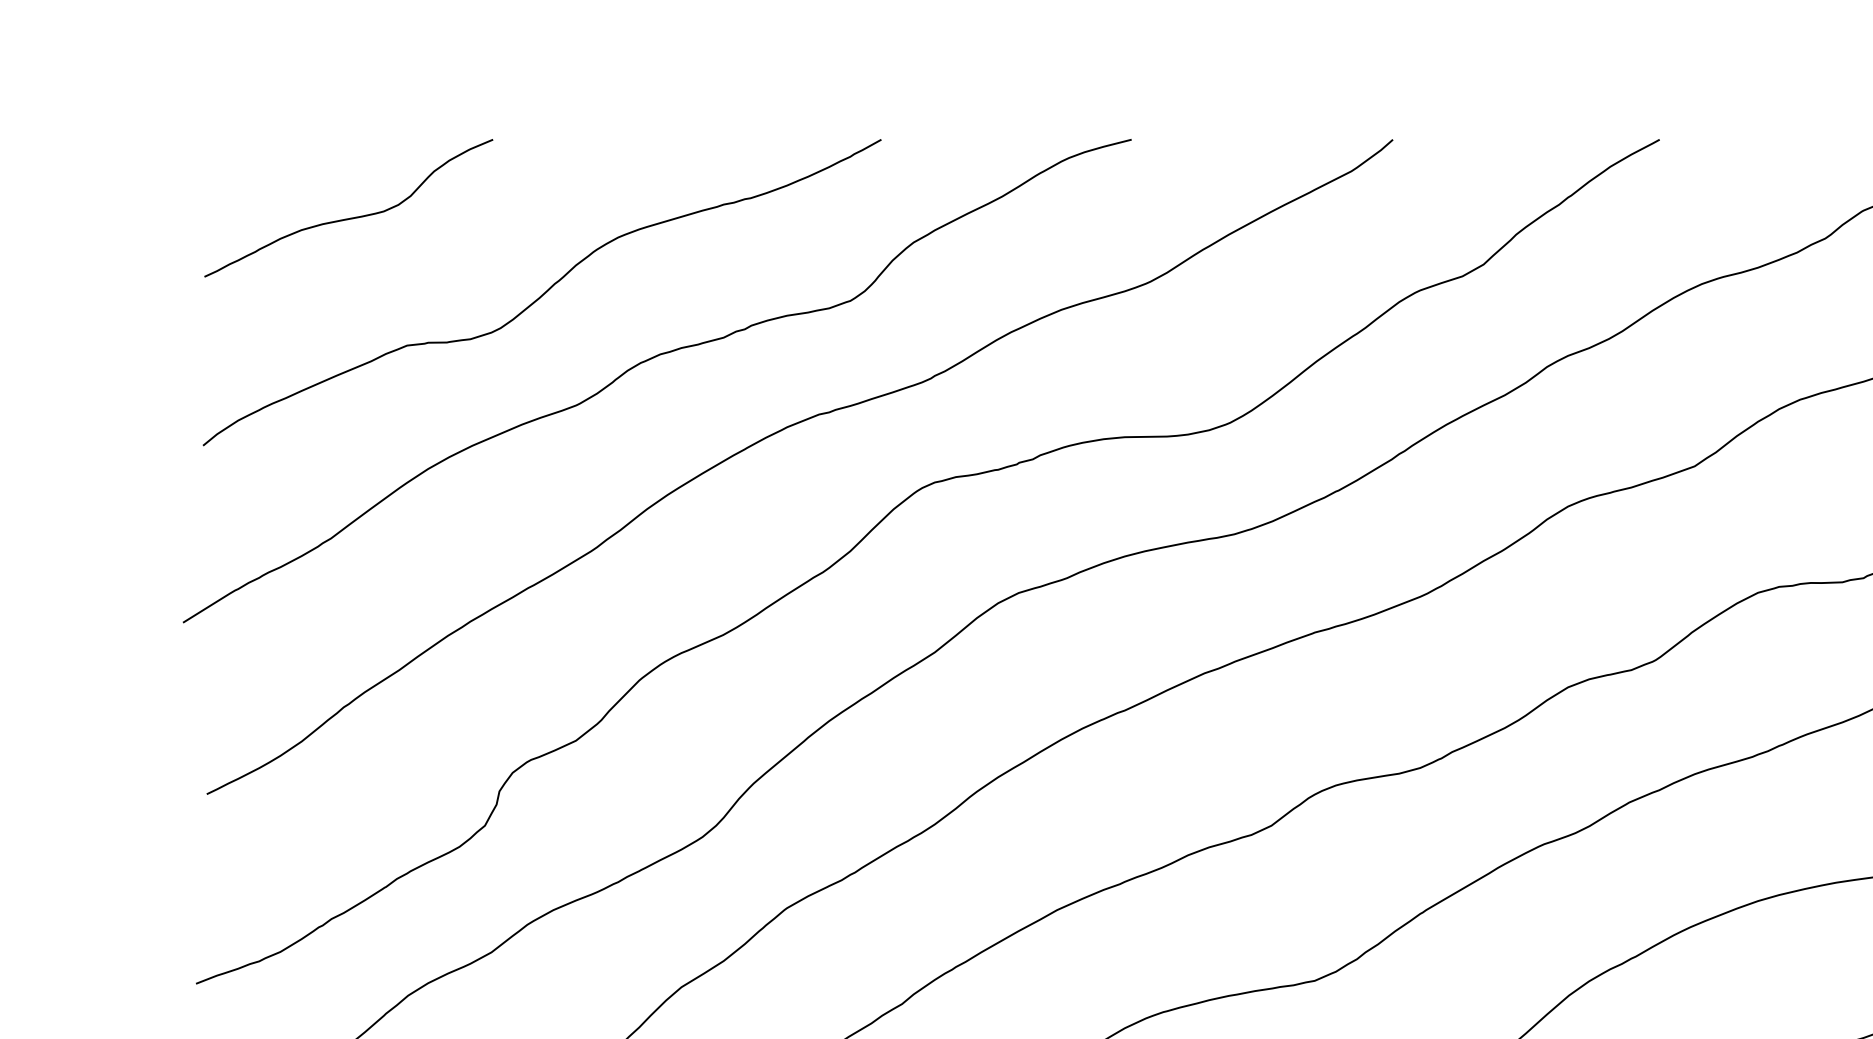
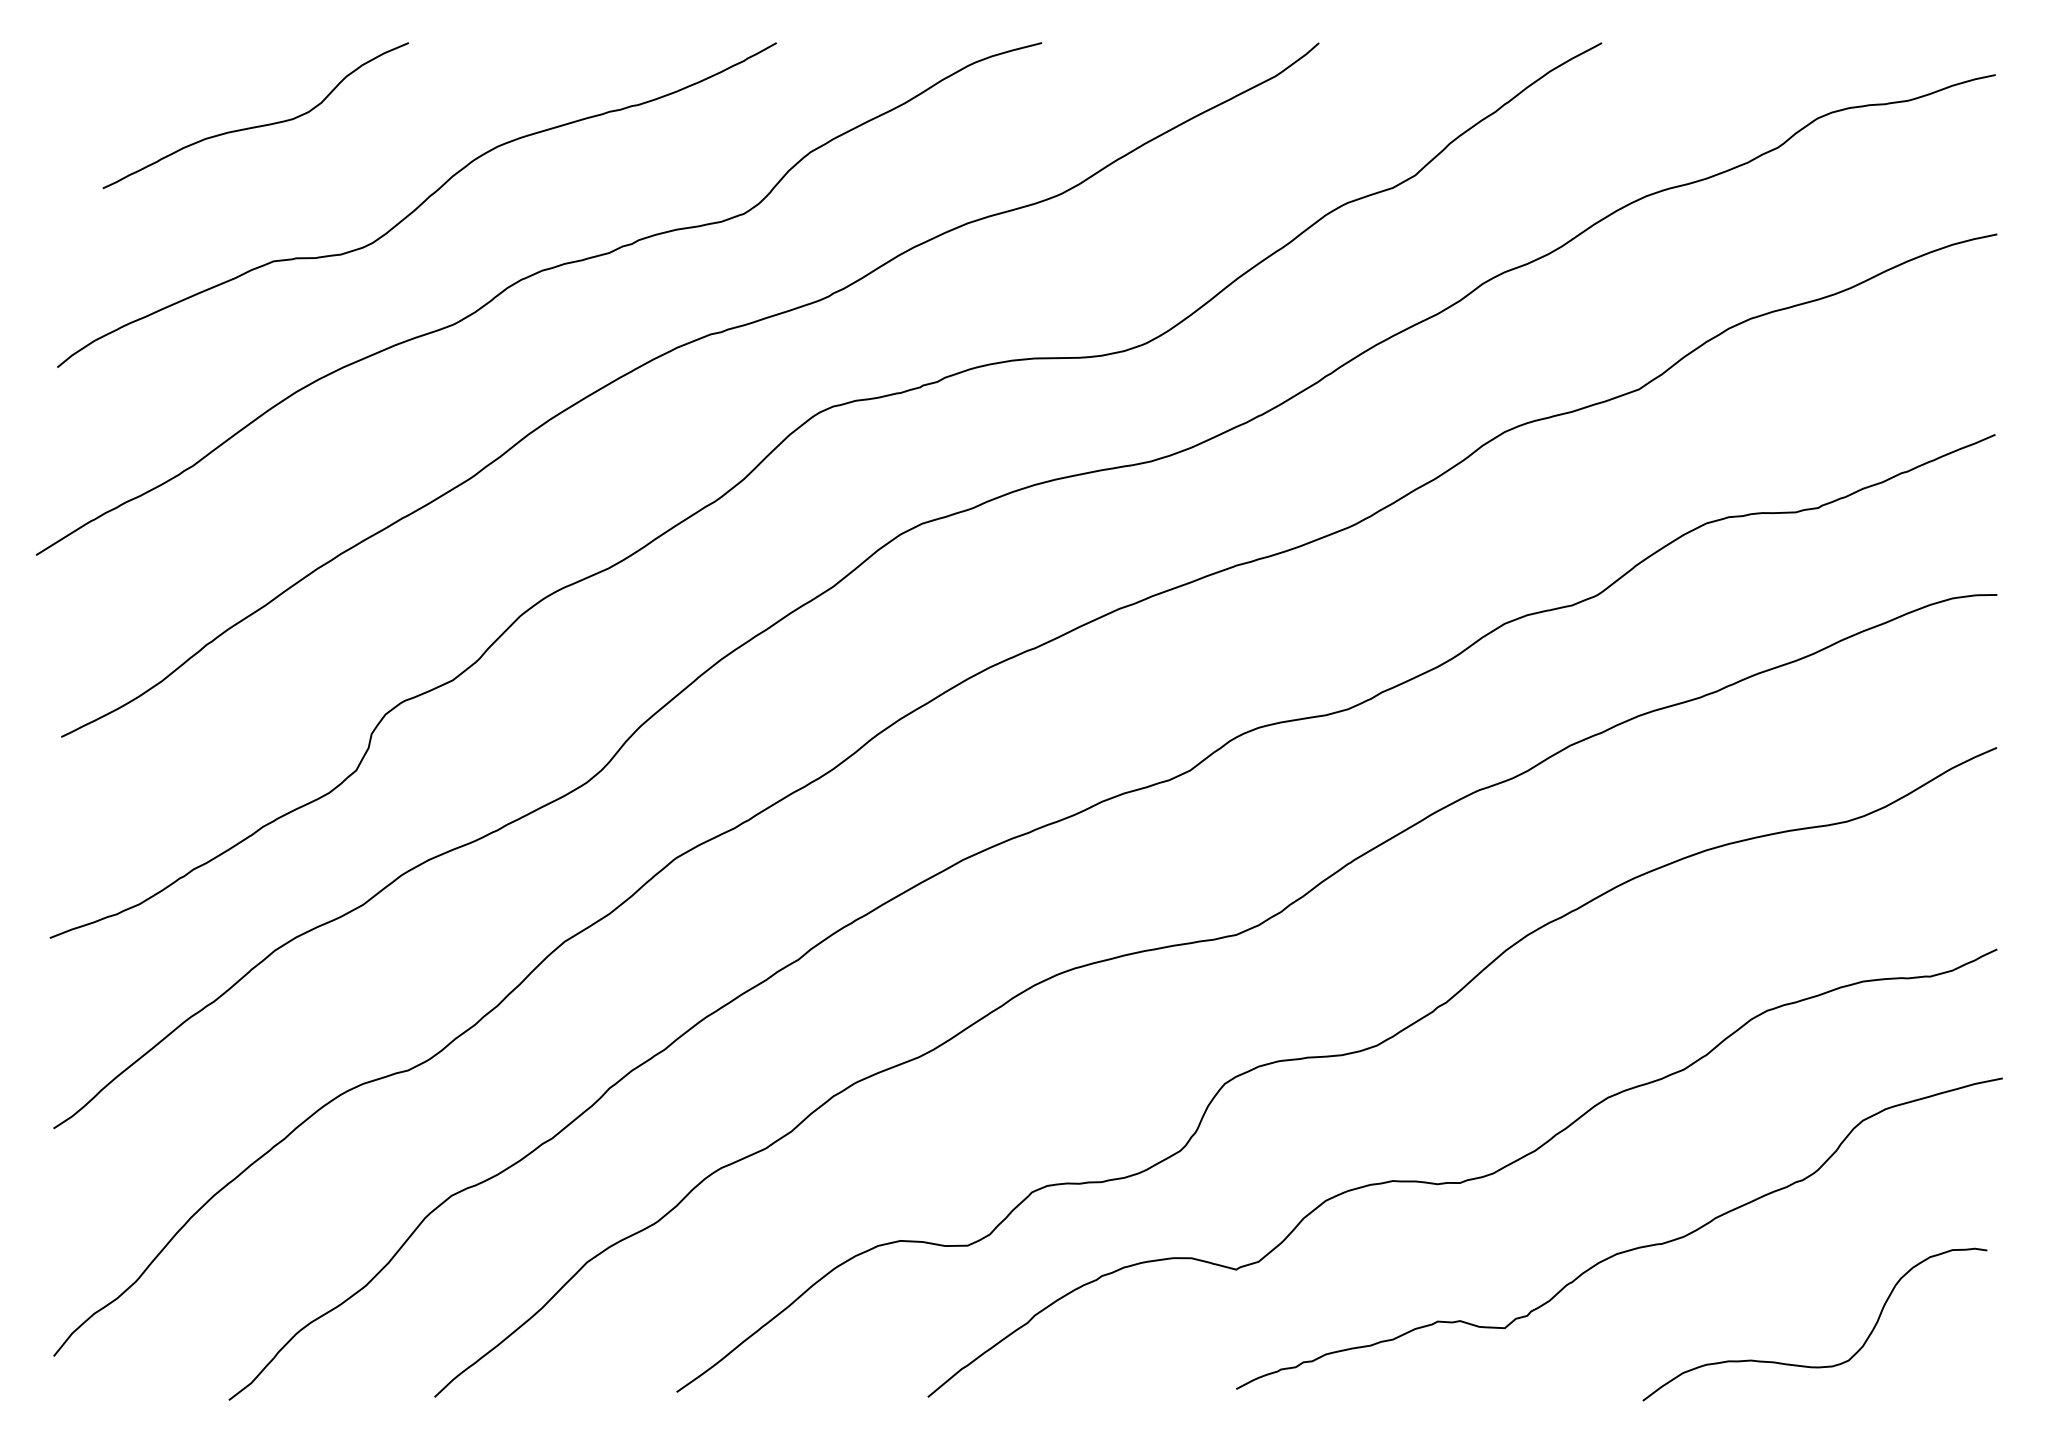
curve: (350, 217) -> (257, 125), moved

